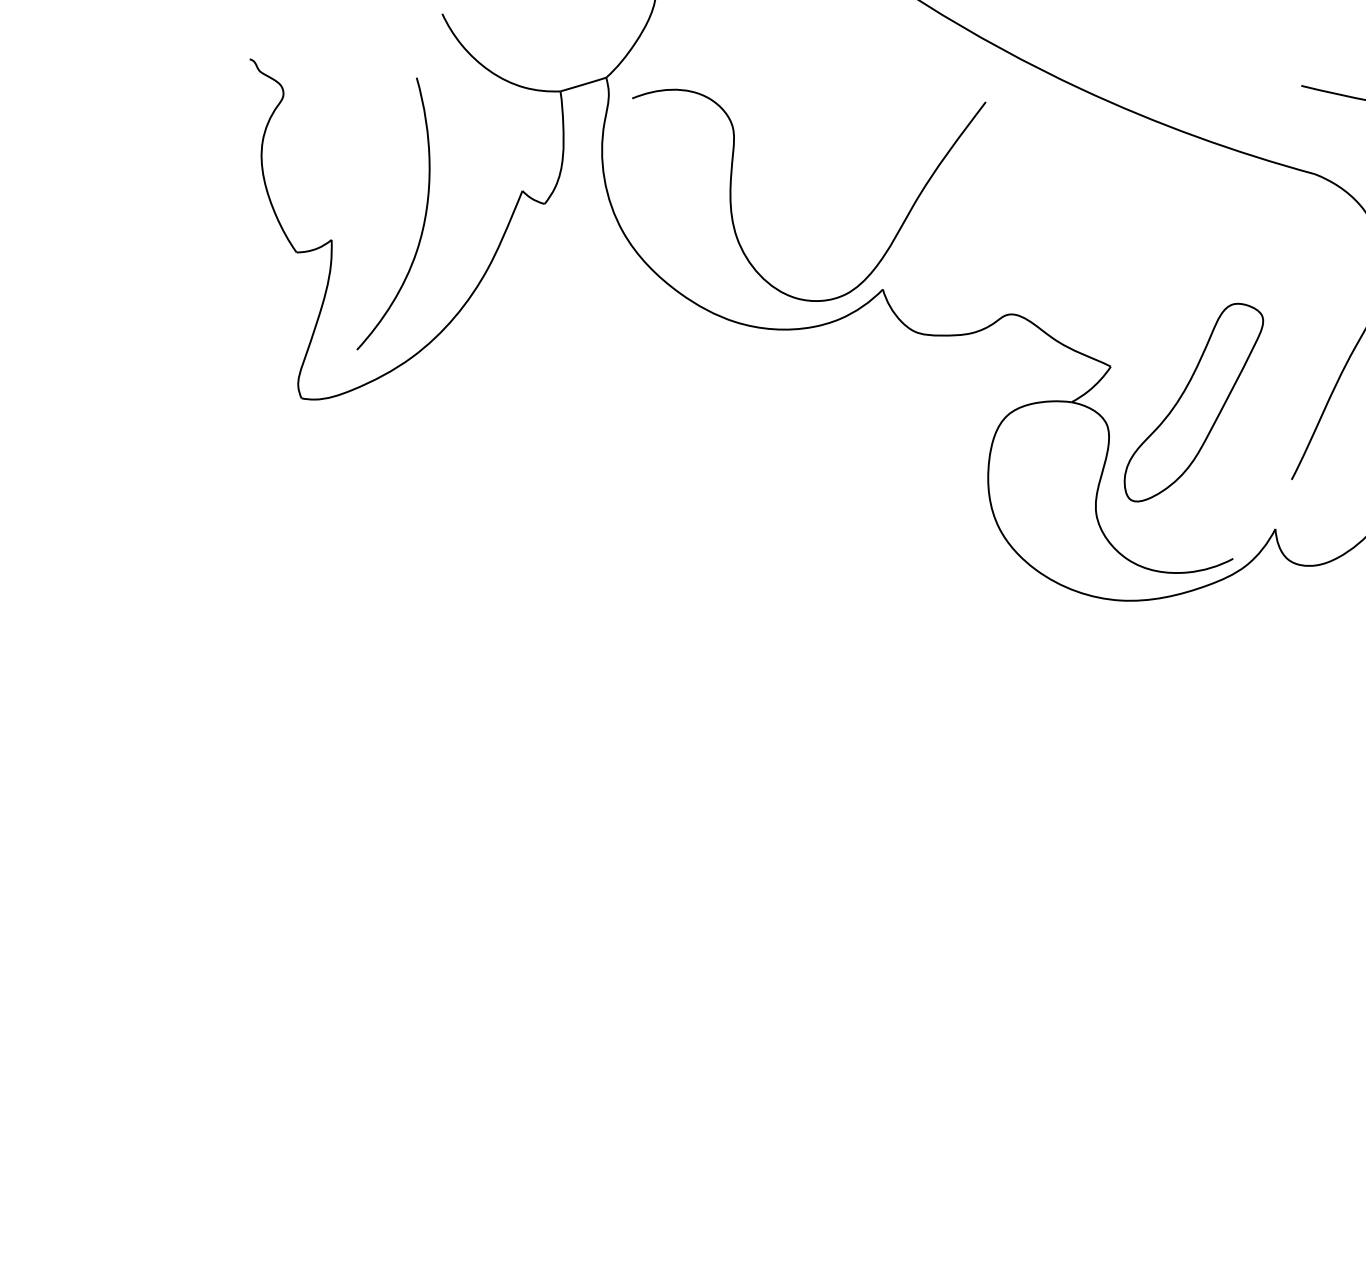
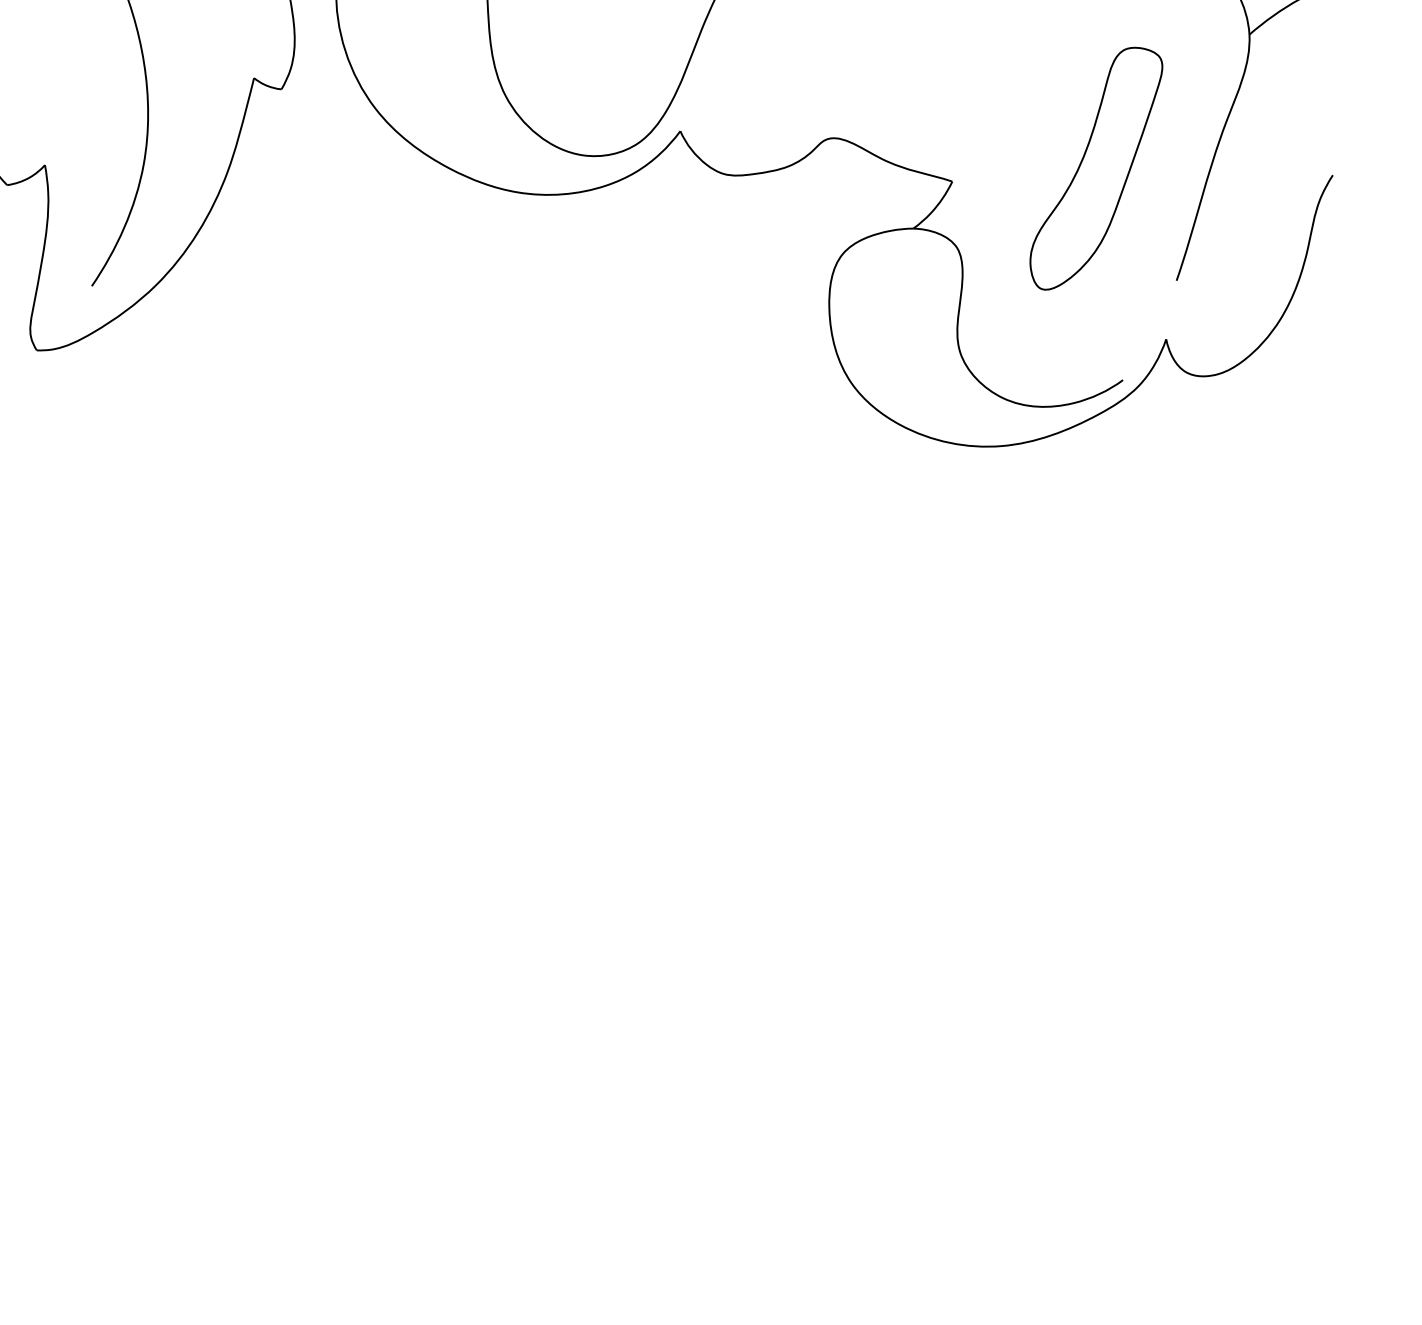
part: (1193, 402) -> (1096, 167), moved

